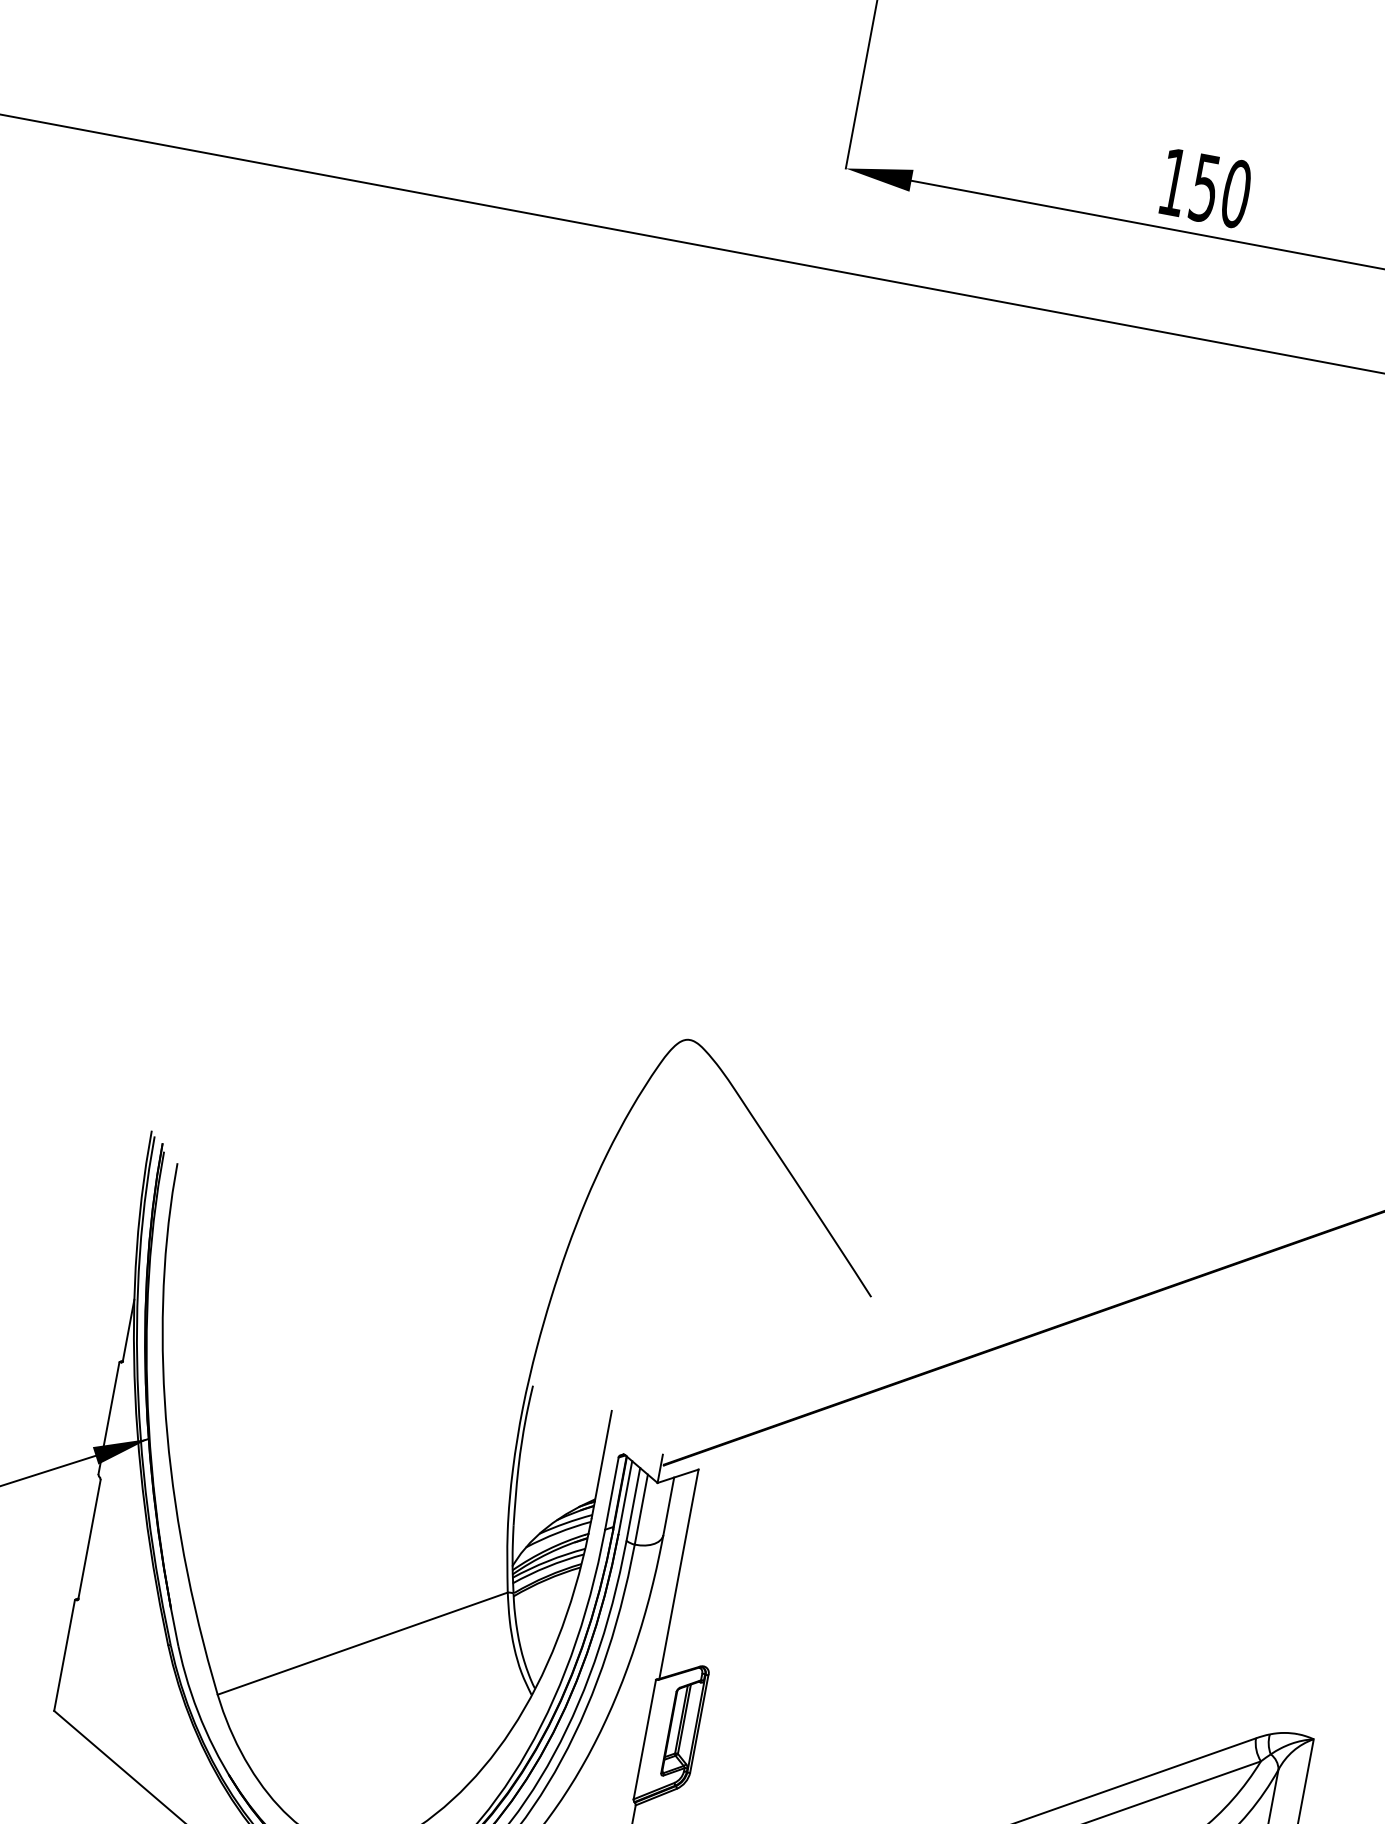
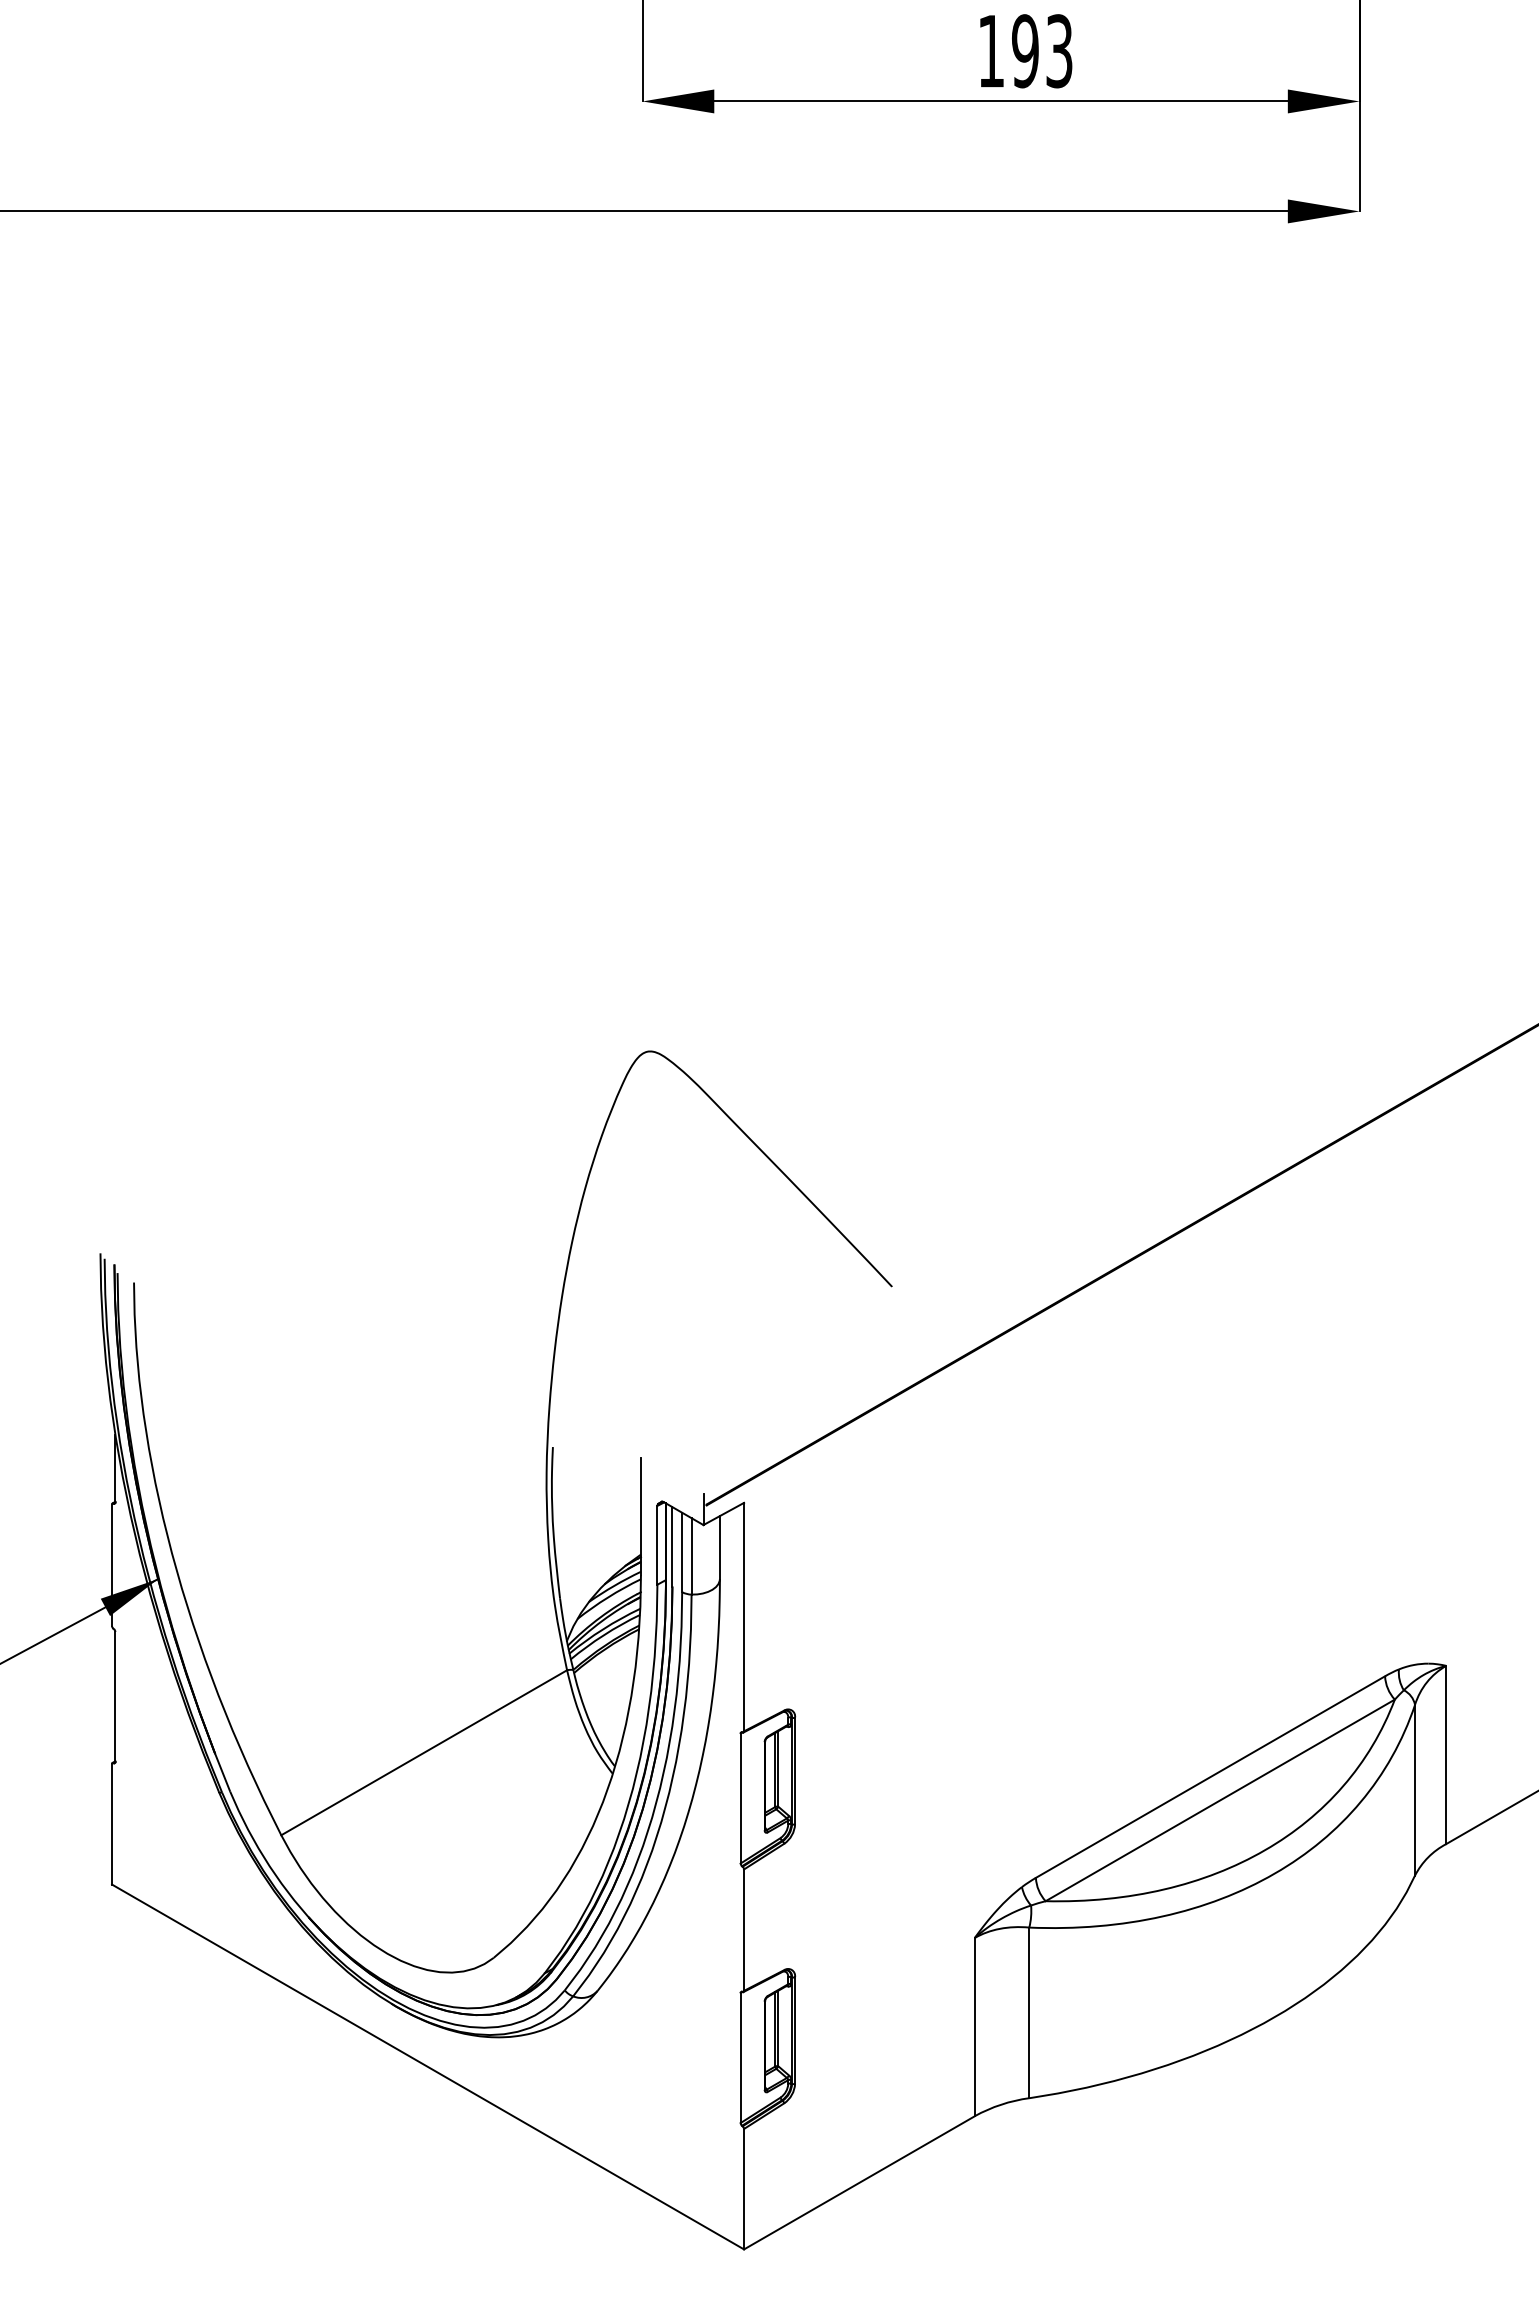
text: (1220, 191) -> (1042, 51), 150 -> 193

